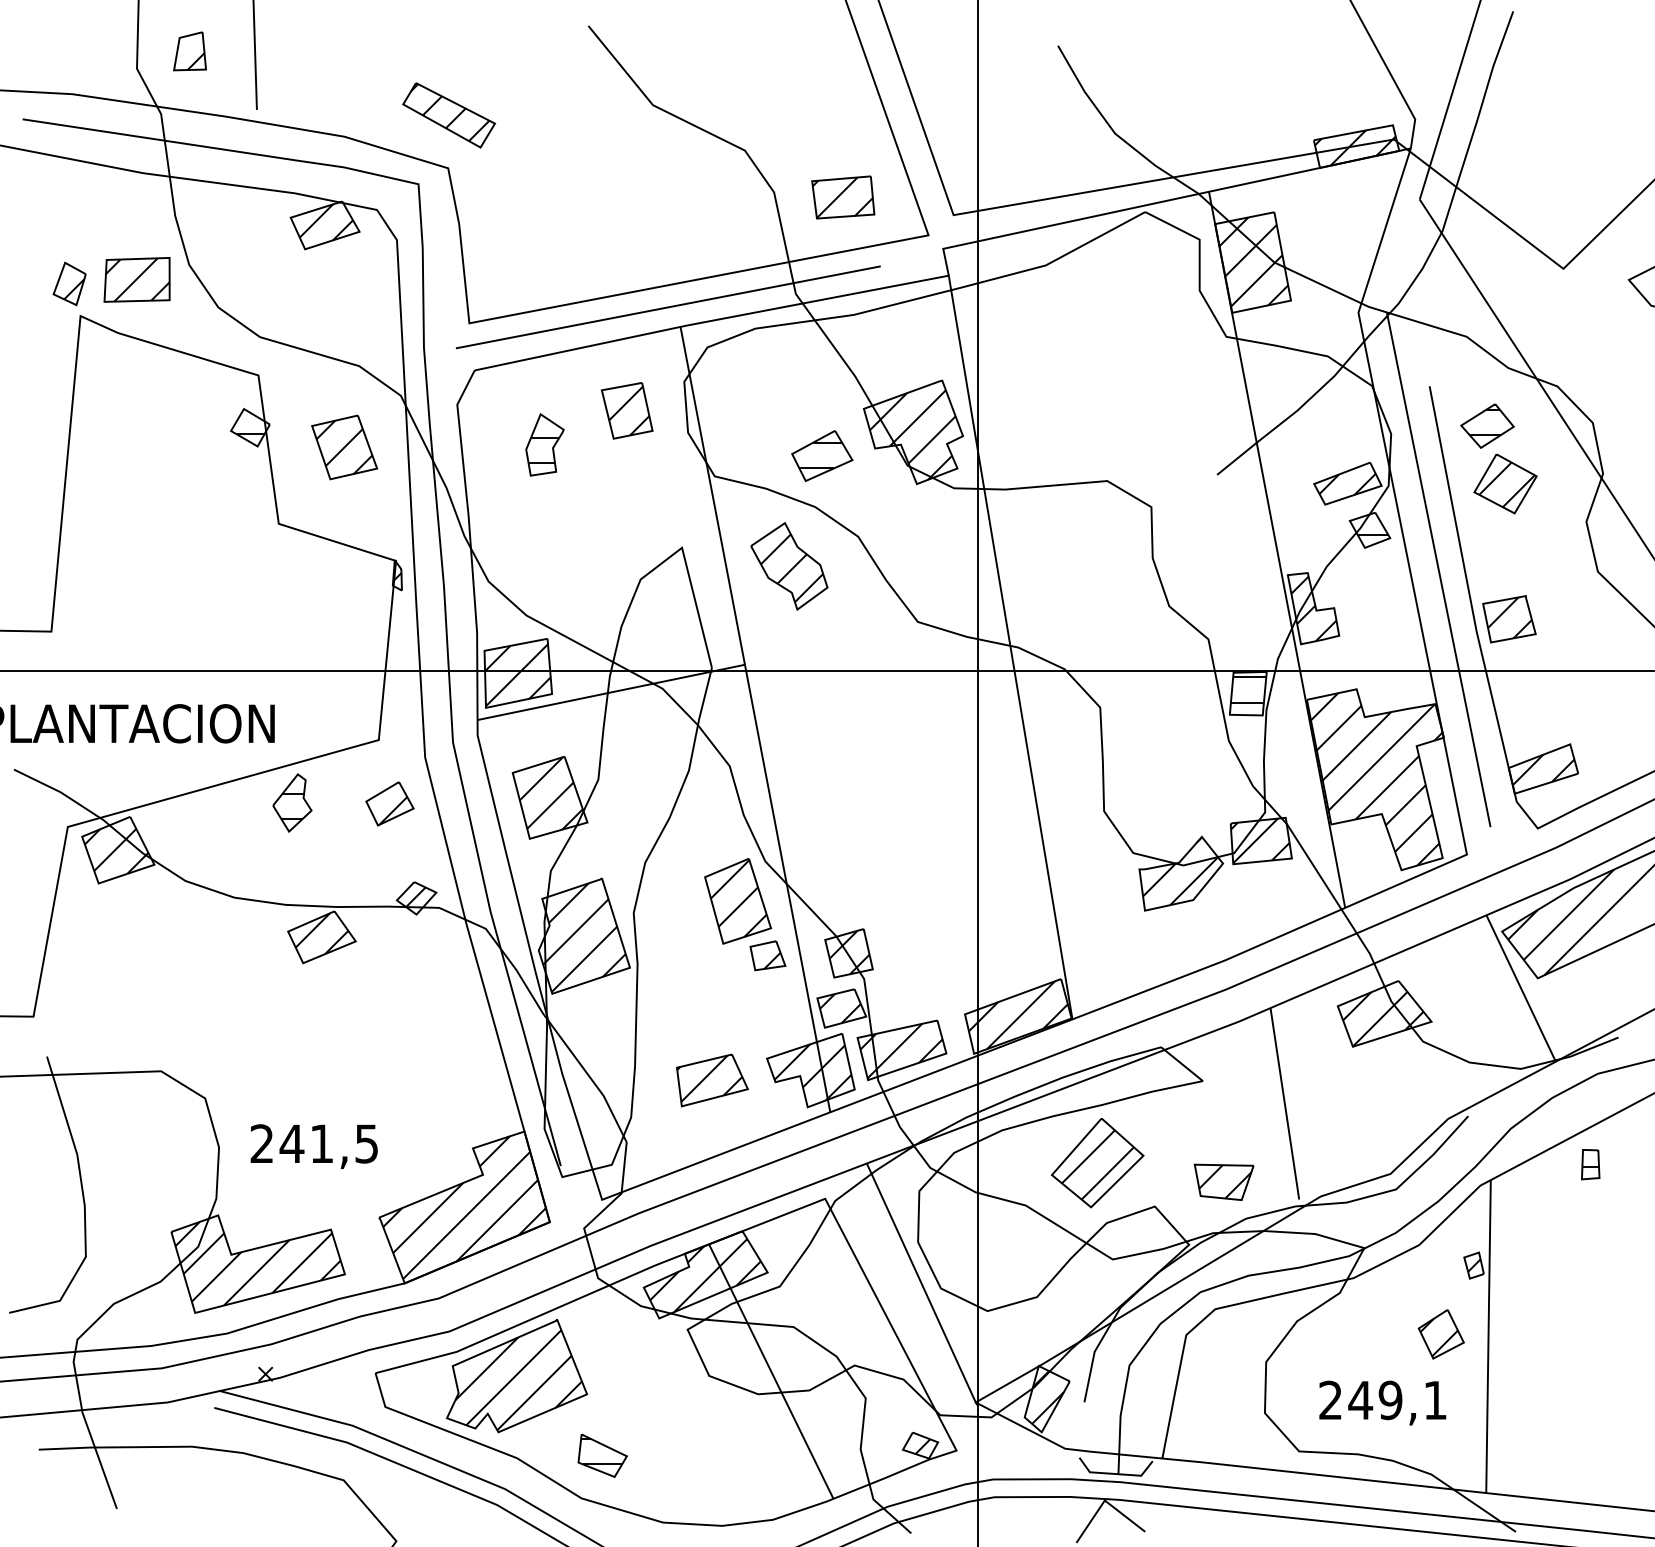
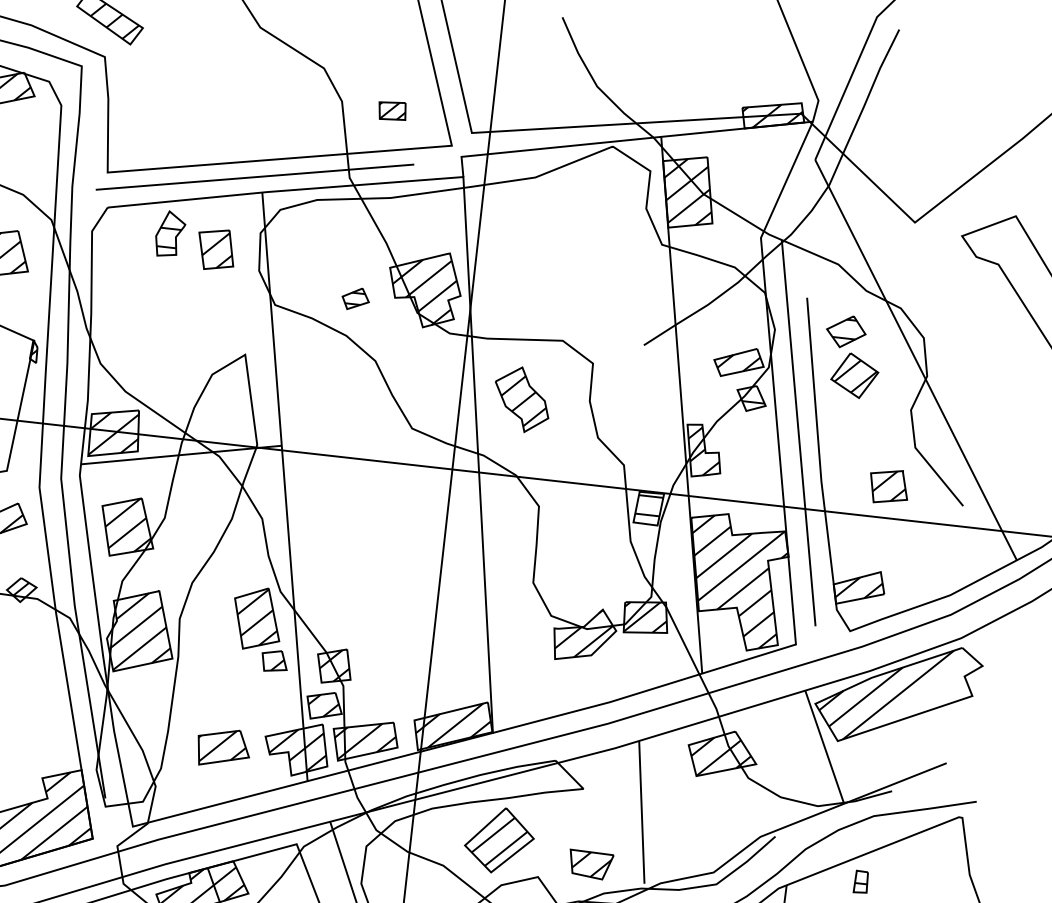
part: (843, 197) -> (392, 110), size x0.6
part: (544, 444) -> (169, 233), moved
part: (822, 455) -> (355, 298), size x0.6
part: (789, 566) -> (522, 399), moved
part: (1509, 619) -> (889, 486), moved

